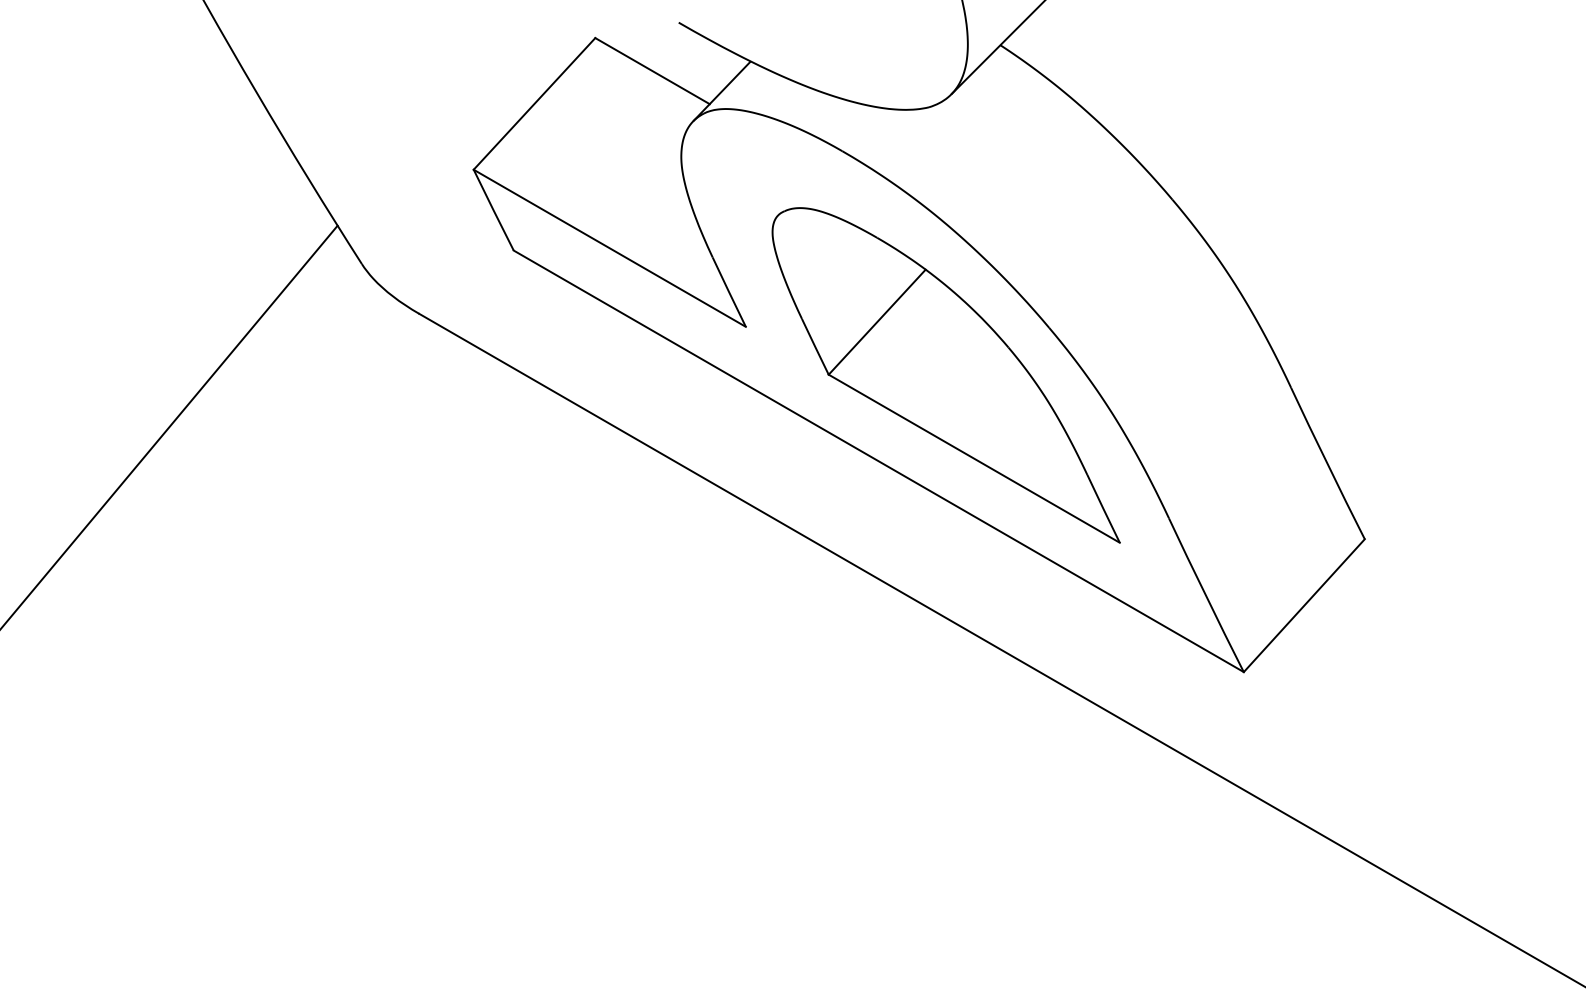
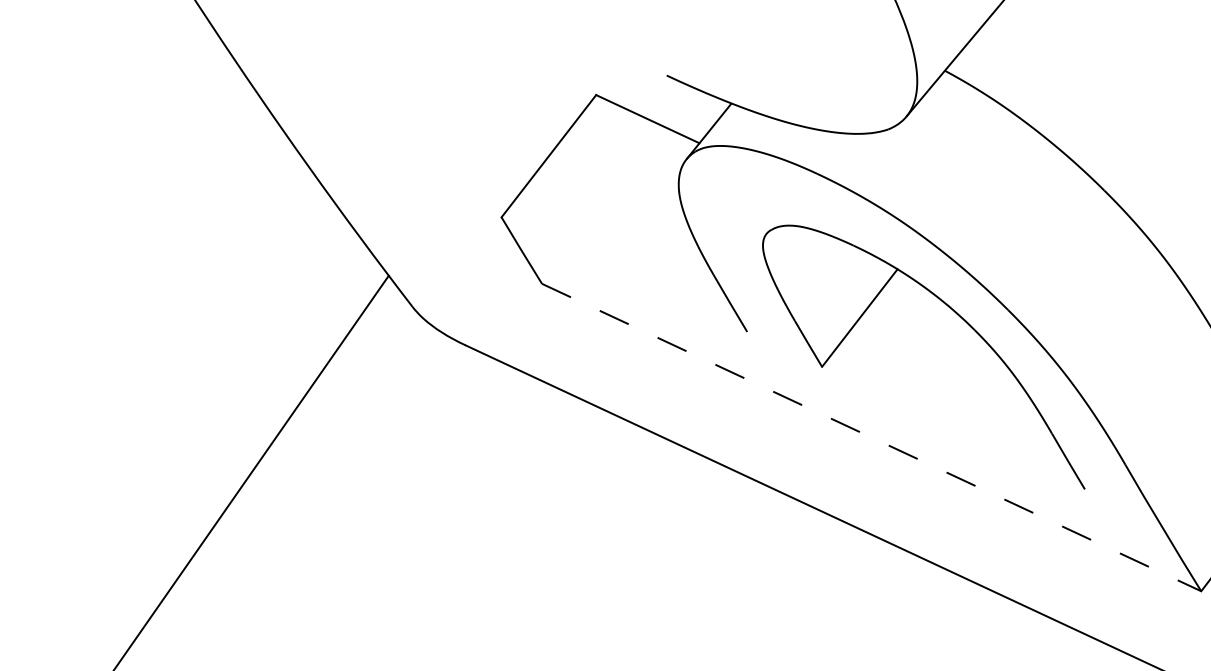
line: (609, 247) -> (624, 274), removed
line: (973, 458) -> (952, 428), removed
line: (878, 461) -> (871, 437), solid -> dashed

